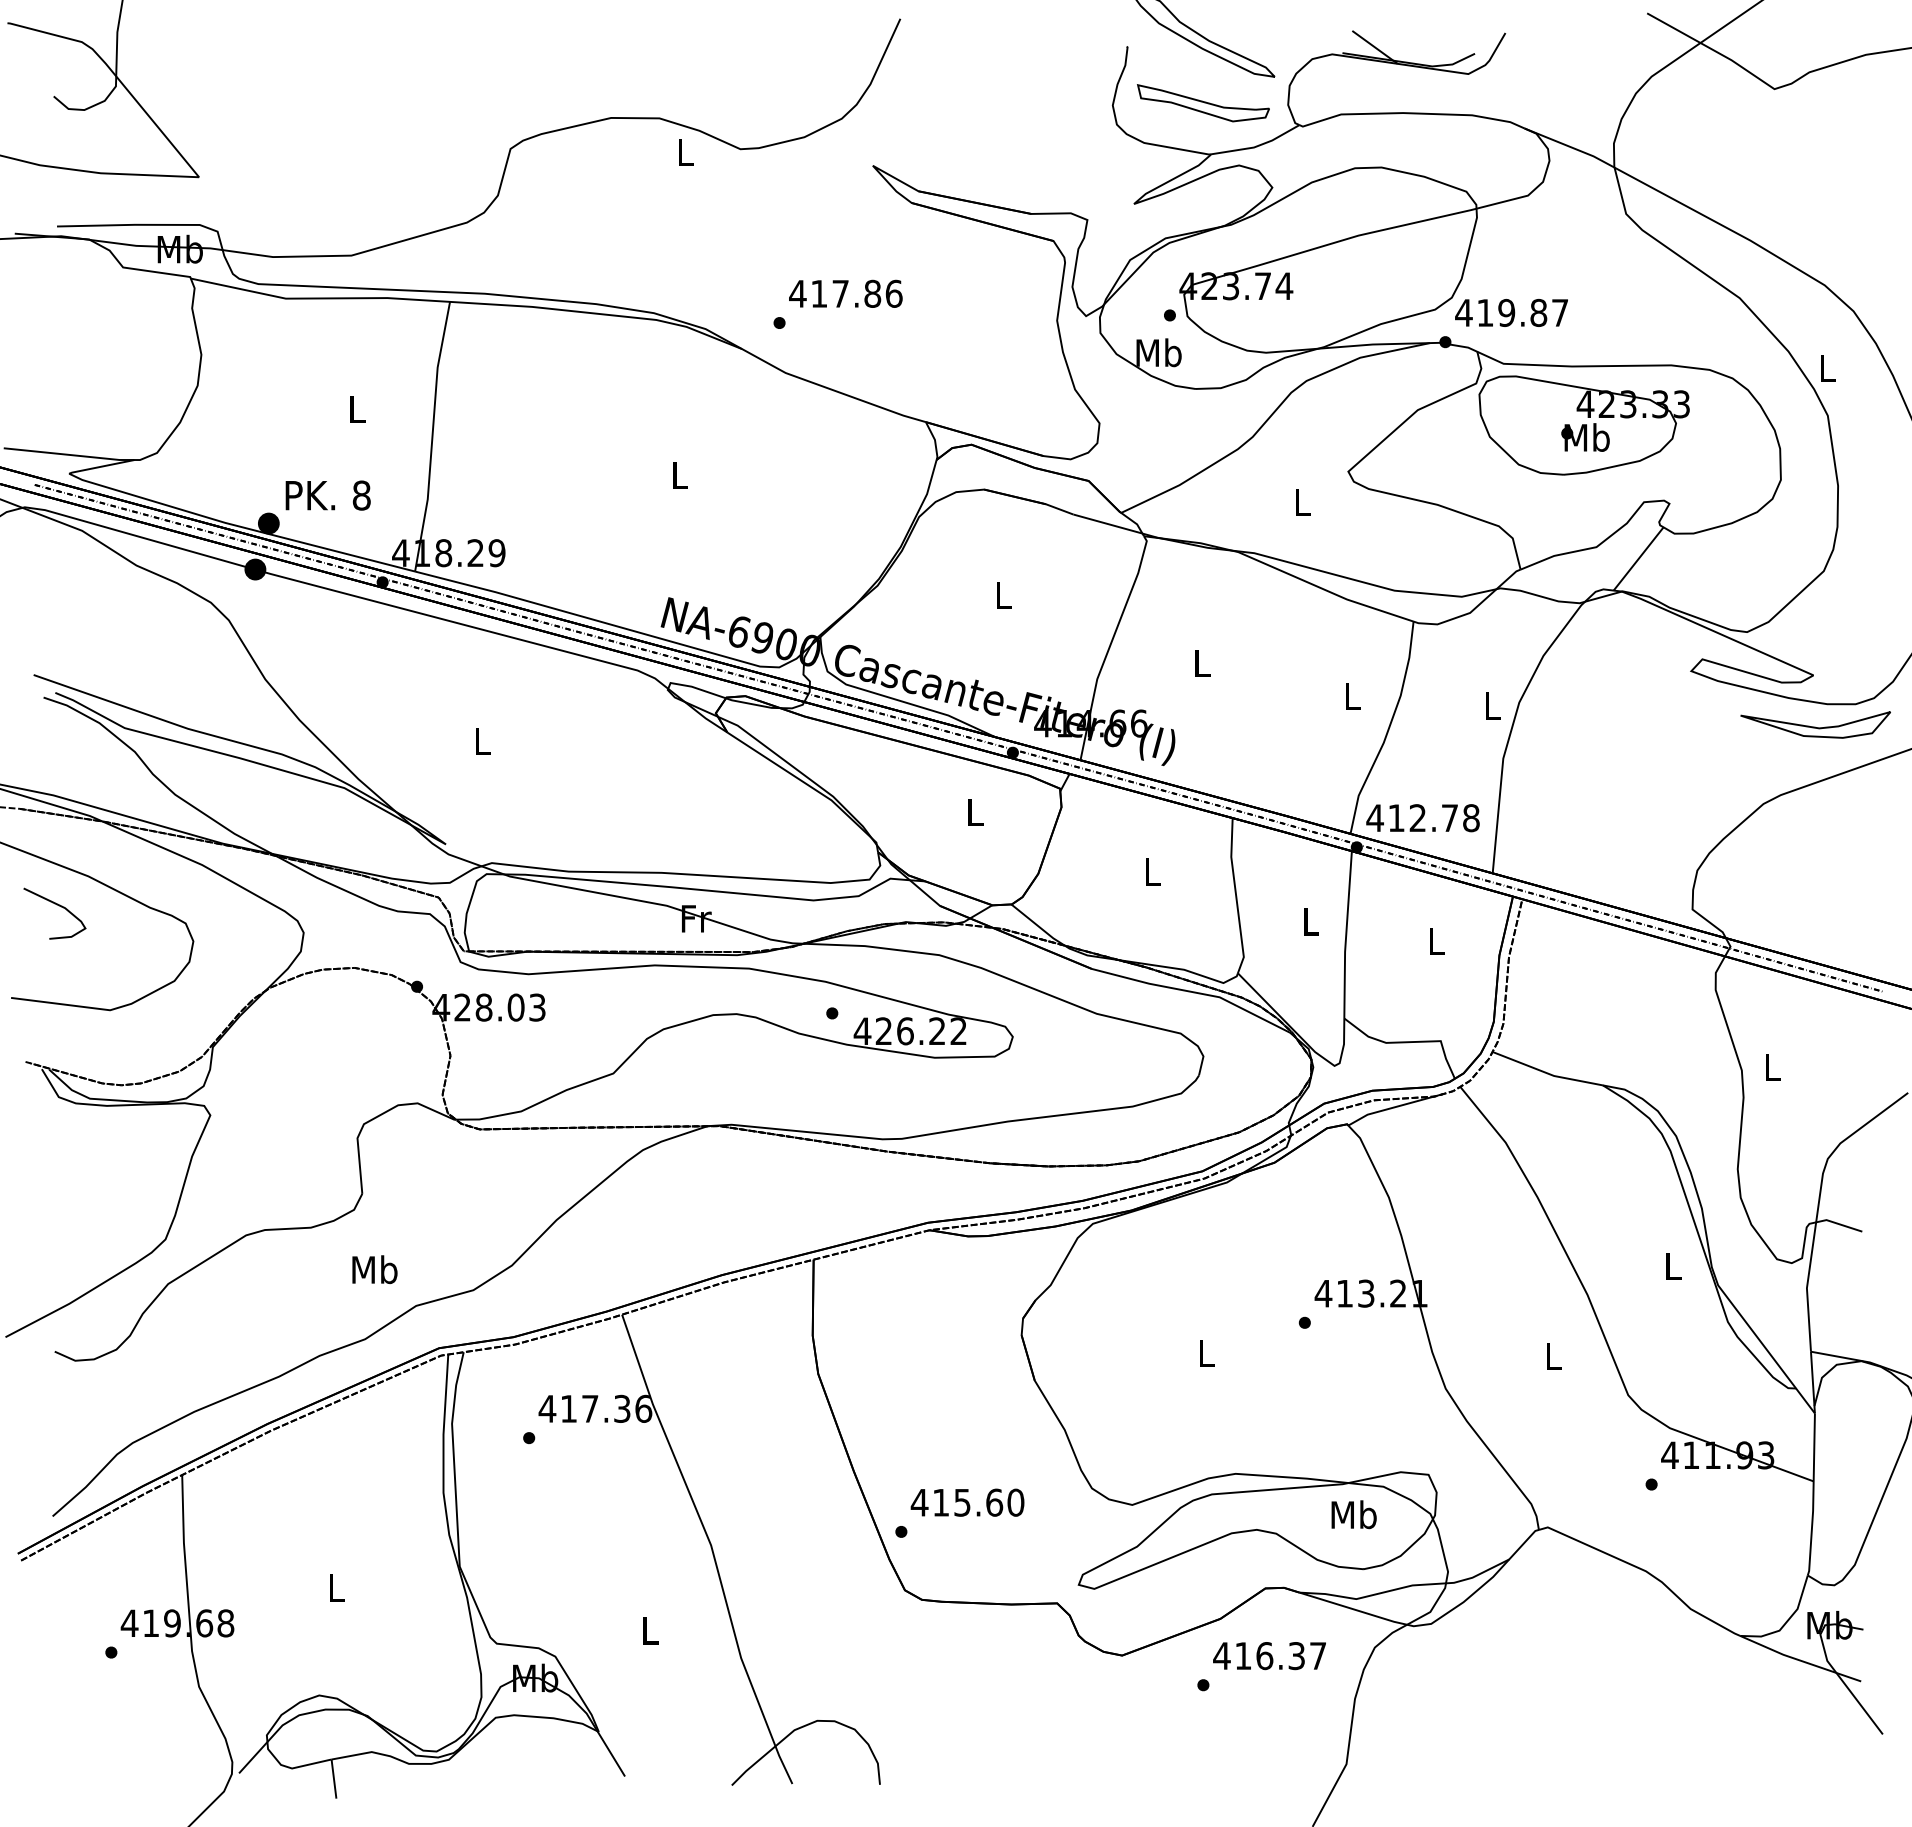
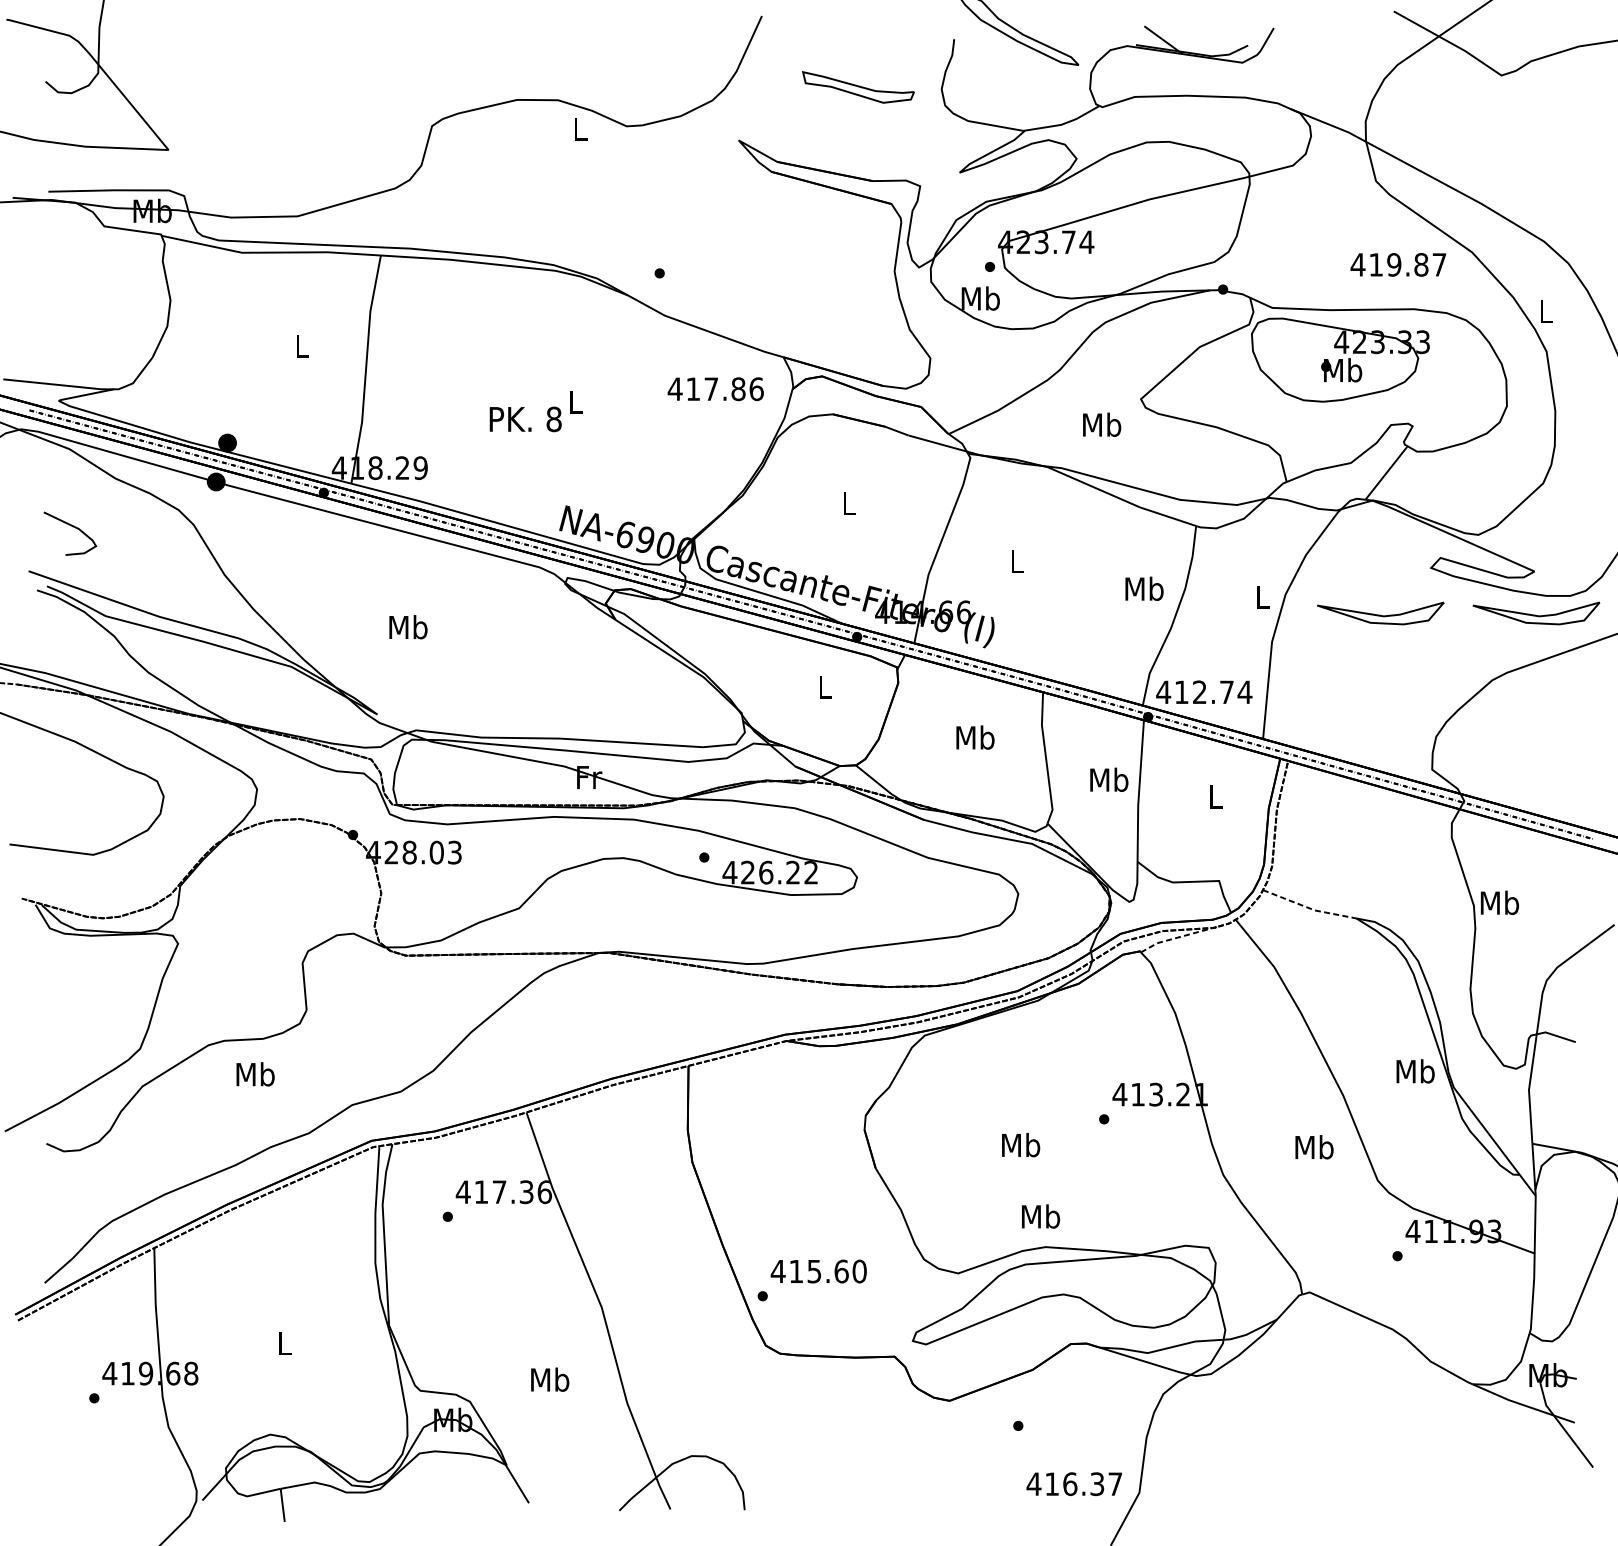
part: (1203, 103) -> (858, 87), moved
text: (845, 293) -> (715, 388), moved
text: (1511, 312) -> (1398, 264), moved
text: (327, 495) -> (525, 419), moved
text: (1301, 501) -> (1101, 424), L -> Mb
text: (1352, 695) -> (1144, 588), L -> Mb
part: (1631, 724) -> (1380, 613), added
text: (482, 740) -> (408, 626), L -> Mb
text: (1471, 818) -> (1245, 692), 412.78 -> 412.74
text: (1152, 871) -> (975, 737), L -> Mb
curve: (56, 905) -> (71, 526), moved
text: (1310, 921) -> (1108, 779), L -> Mb
text: (1772, 1066) -> (1499, 902), L -> Mb
line: (1546, 1073) -> (1308, 908), solid -> dashed
line: (1394, 1107) -> (1180, 937), solid -> dashed
text: (1672, 1265) -> (1415, 1070), L -> Mb
text: (374, 1269) -> (255, 1074), moved
text: (1206, 1352) -> (1020, 1144), L -> Mb
text: (1553, 1355) -> (1314, 1146), L -> Mb
text: (1353, 1514) -> (1040, 1216), moved
text: (649, 1630) -> (549, 1379), L -> Mb
text: (1269, 1656) -> (1074, 1484), moved

